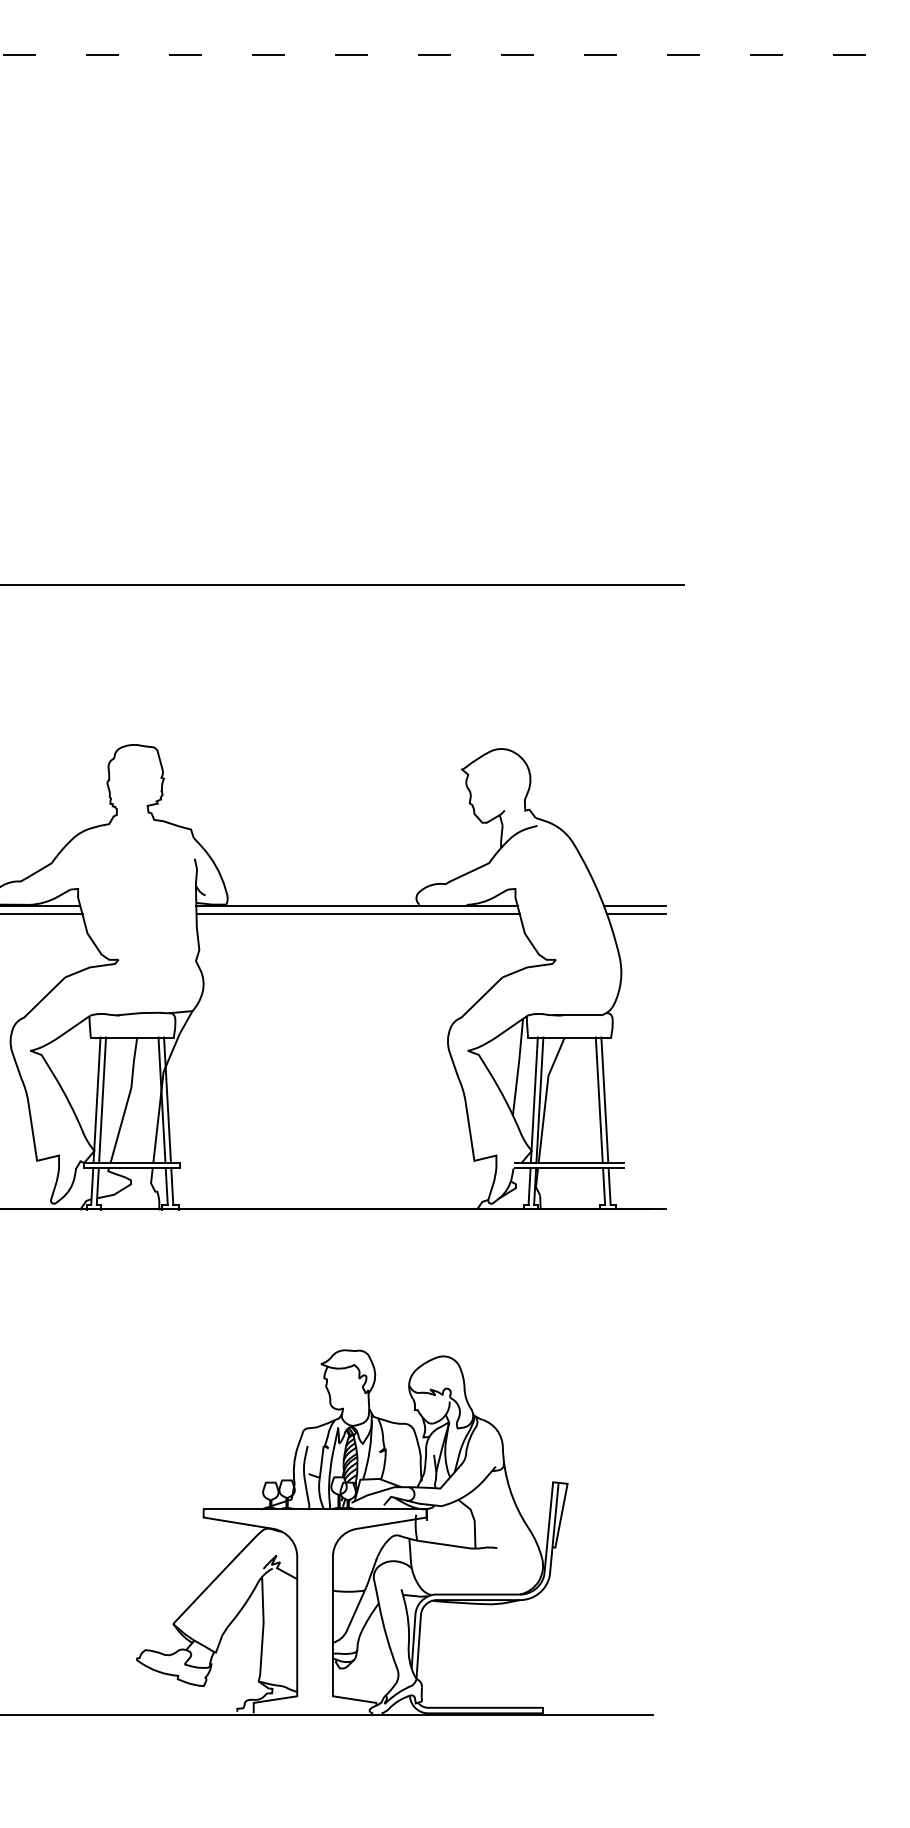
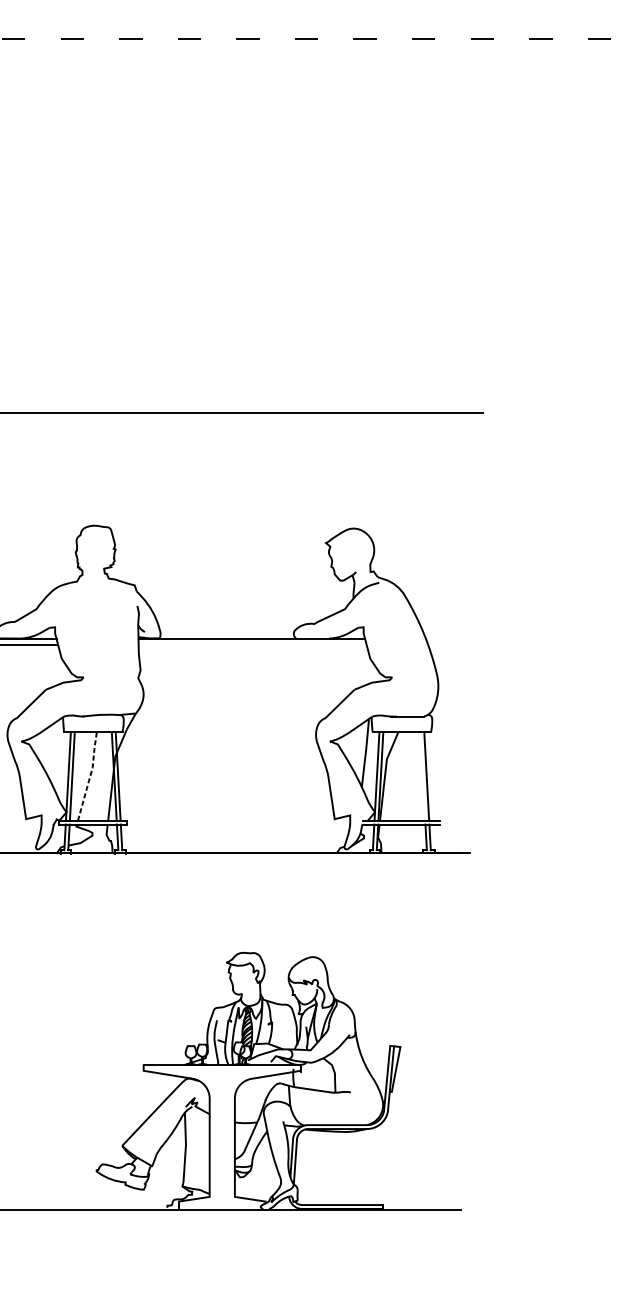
line: (634, 906) -> (447, 639), removed
line: (357, 914) -> (252, 645), removed
line: (636, 914) -> (449, 645), removed
line: (128, 1099) -> (90, 775), solid -> dashed
line: (598, 1099) -> (422, 775), removed

